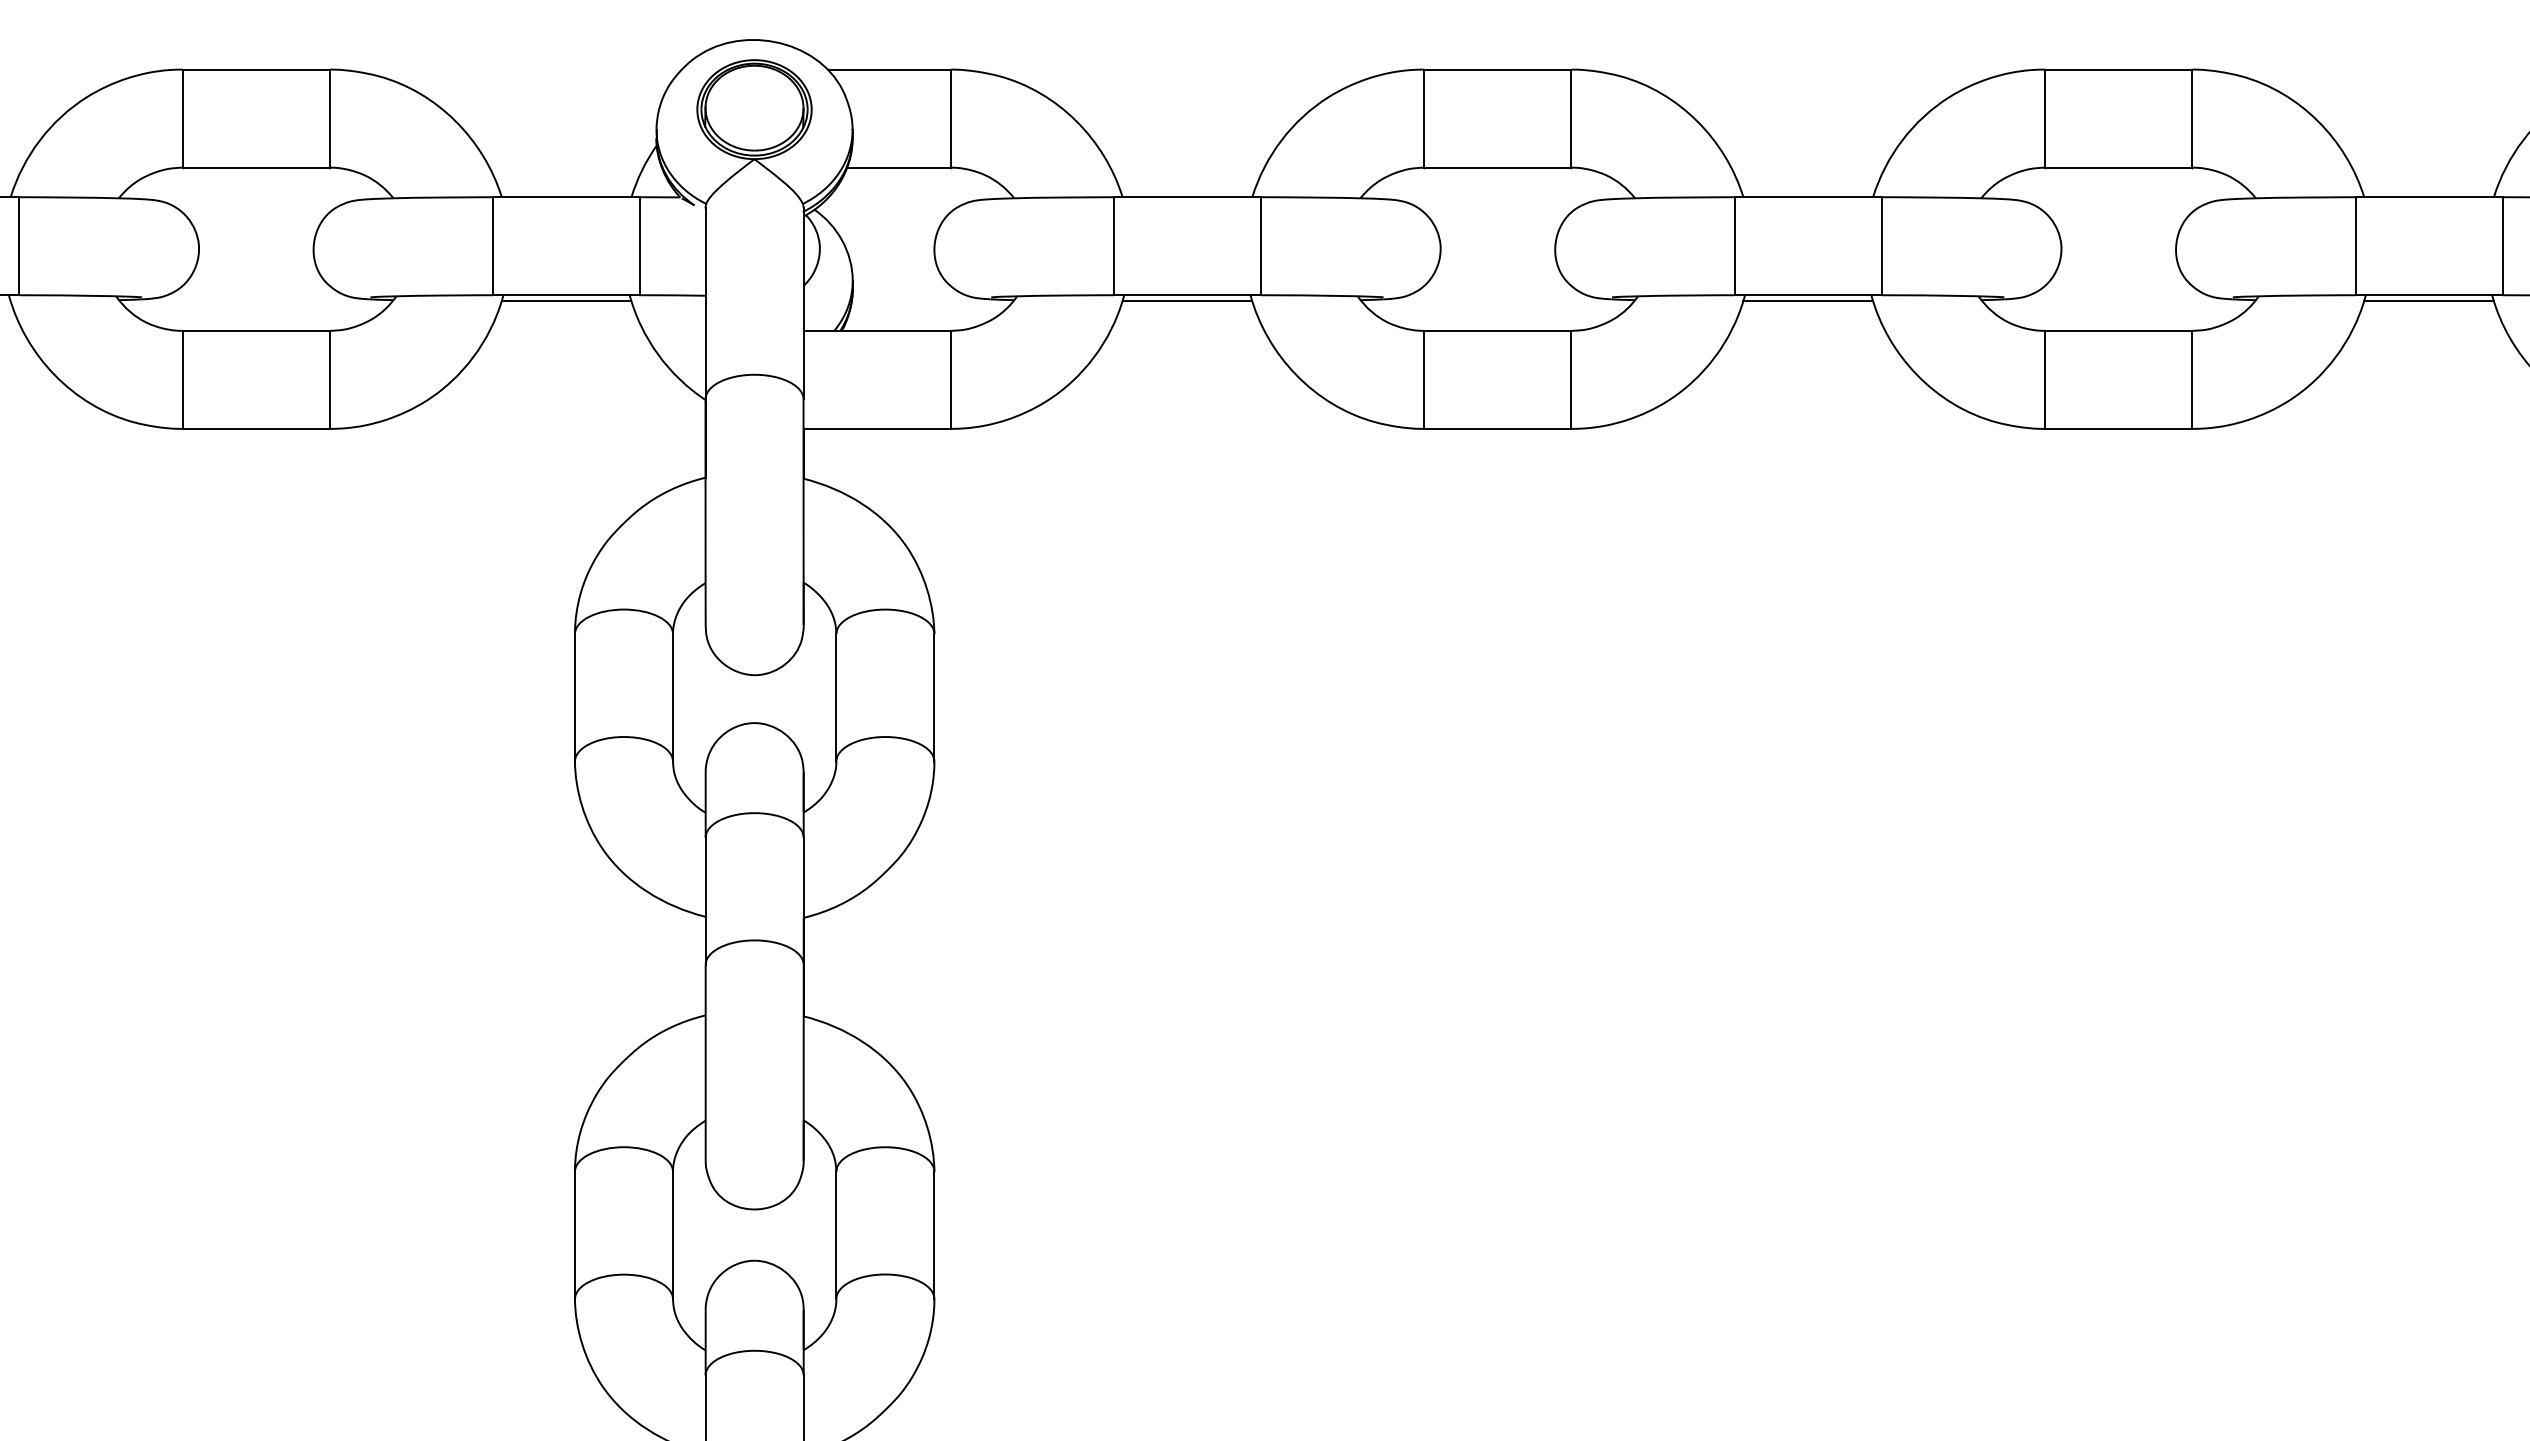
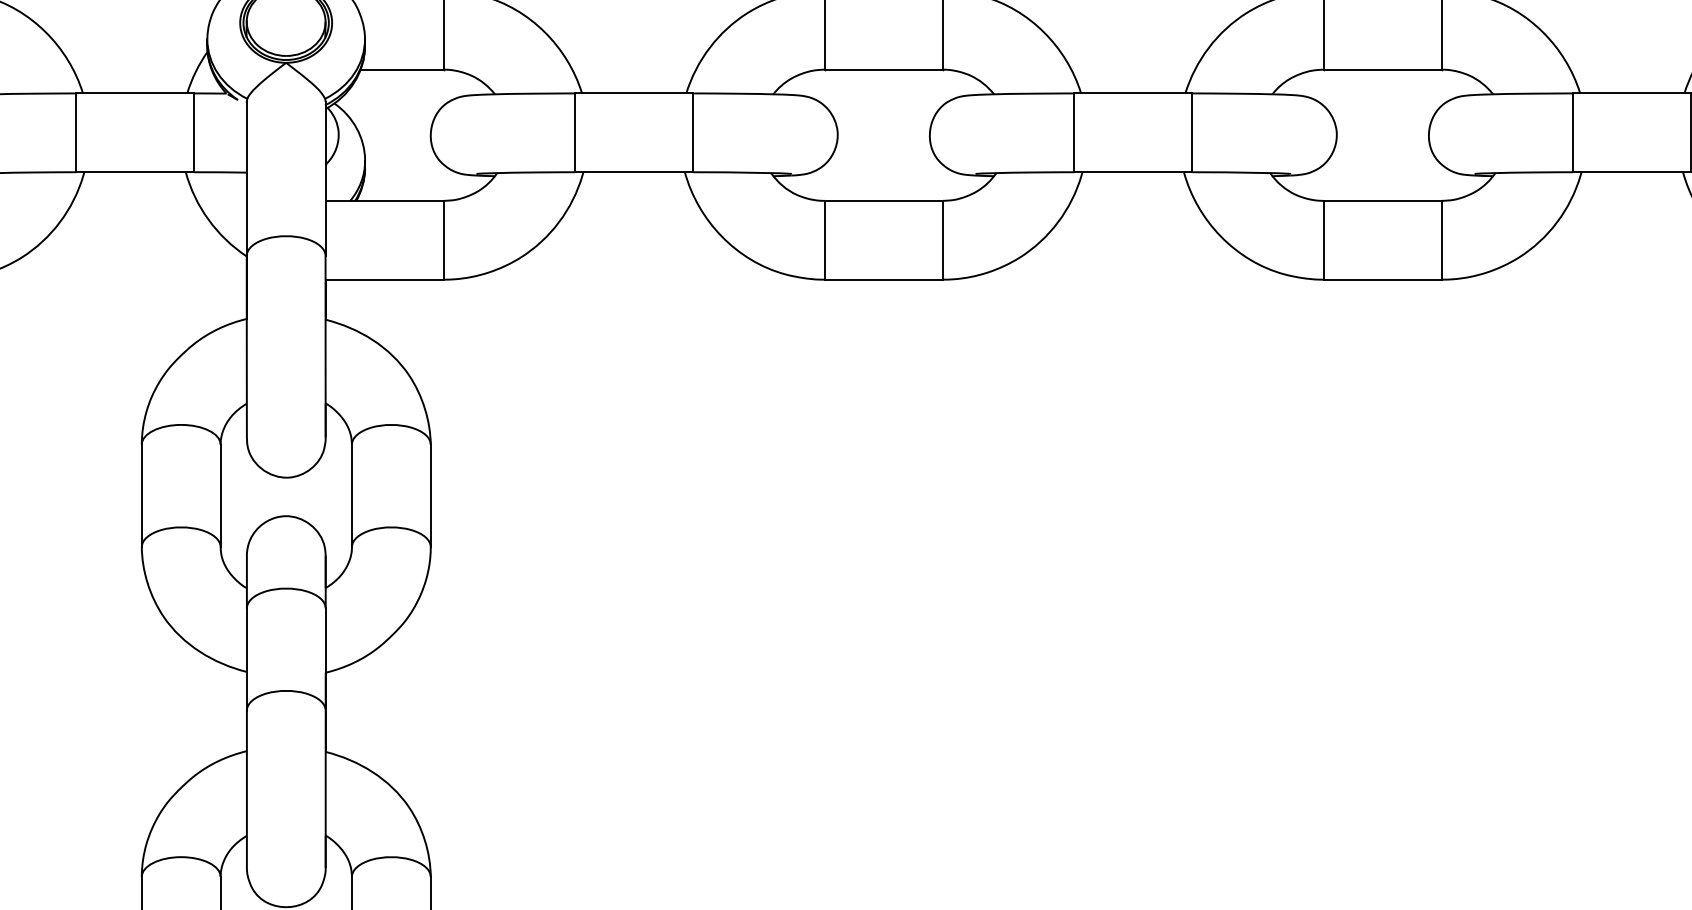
line: (566, 301) -> (135, 177), removed
line: (1187, 301) -> (634, 177), removed
line: (1807, 301) -> (1132, 177), removed
line: (2428, 301) -> (1631, 177), removed

